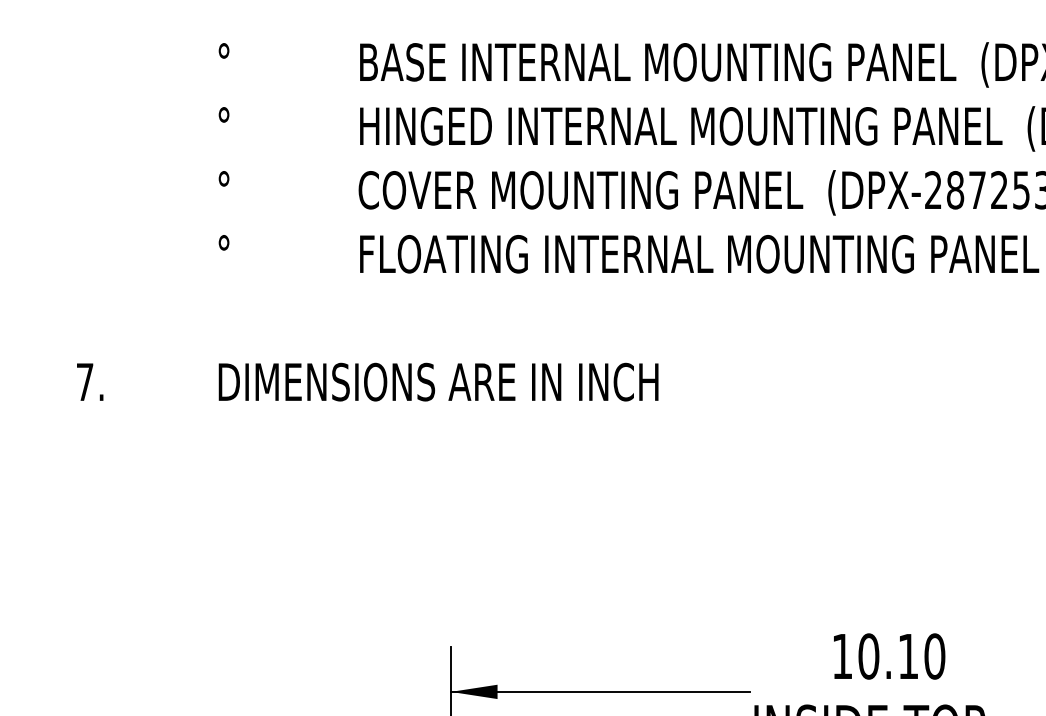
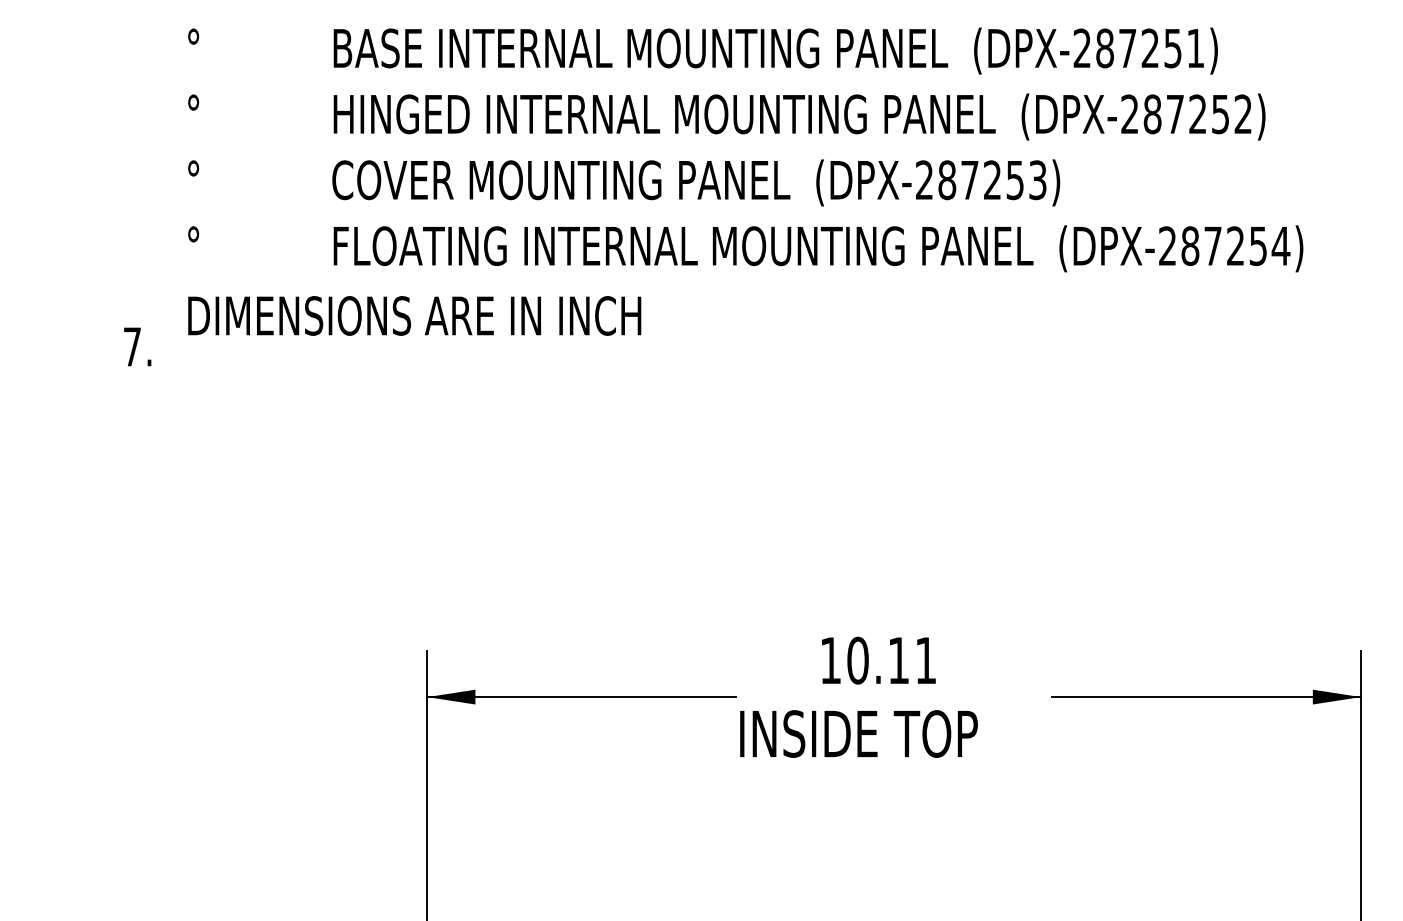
text: (90, 381) -> (137, 346), moved
text: (438, 381) -> (414, 315), moved
text: (934, 656) -> (925, 660), 10.10 -> 10.11

